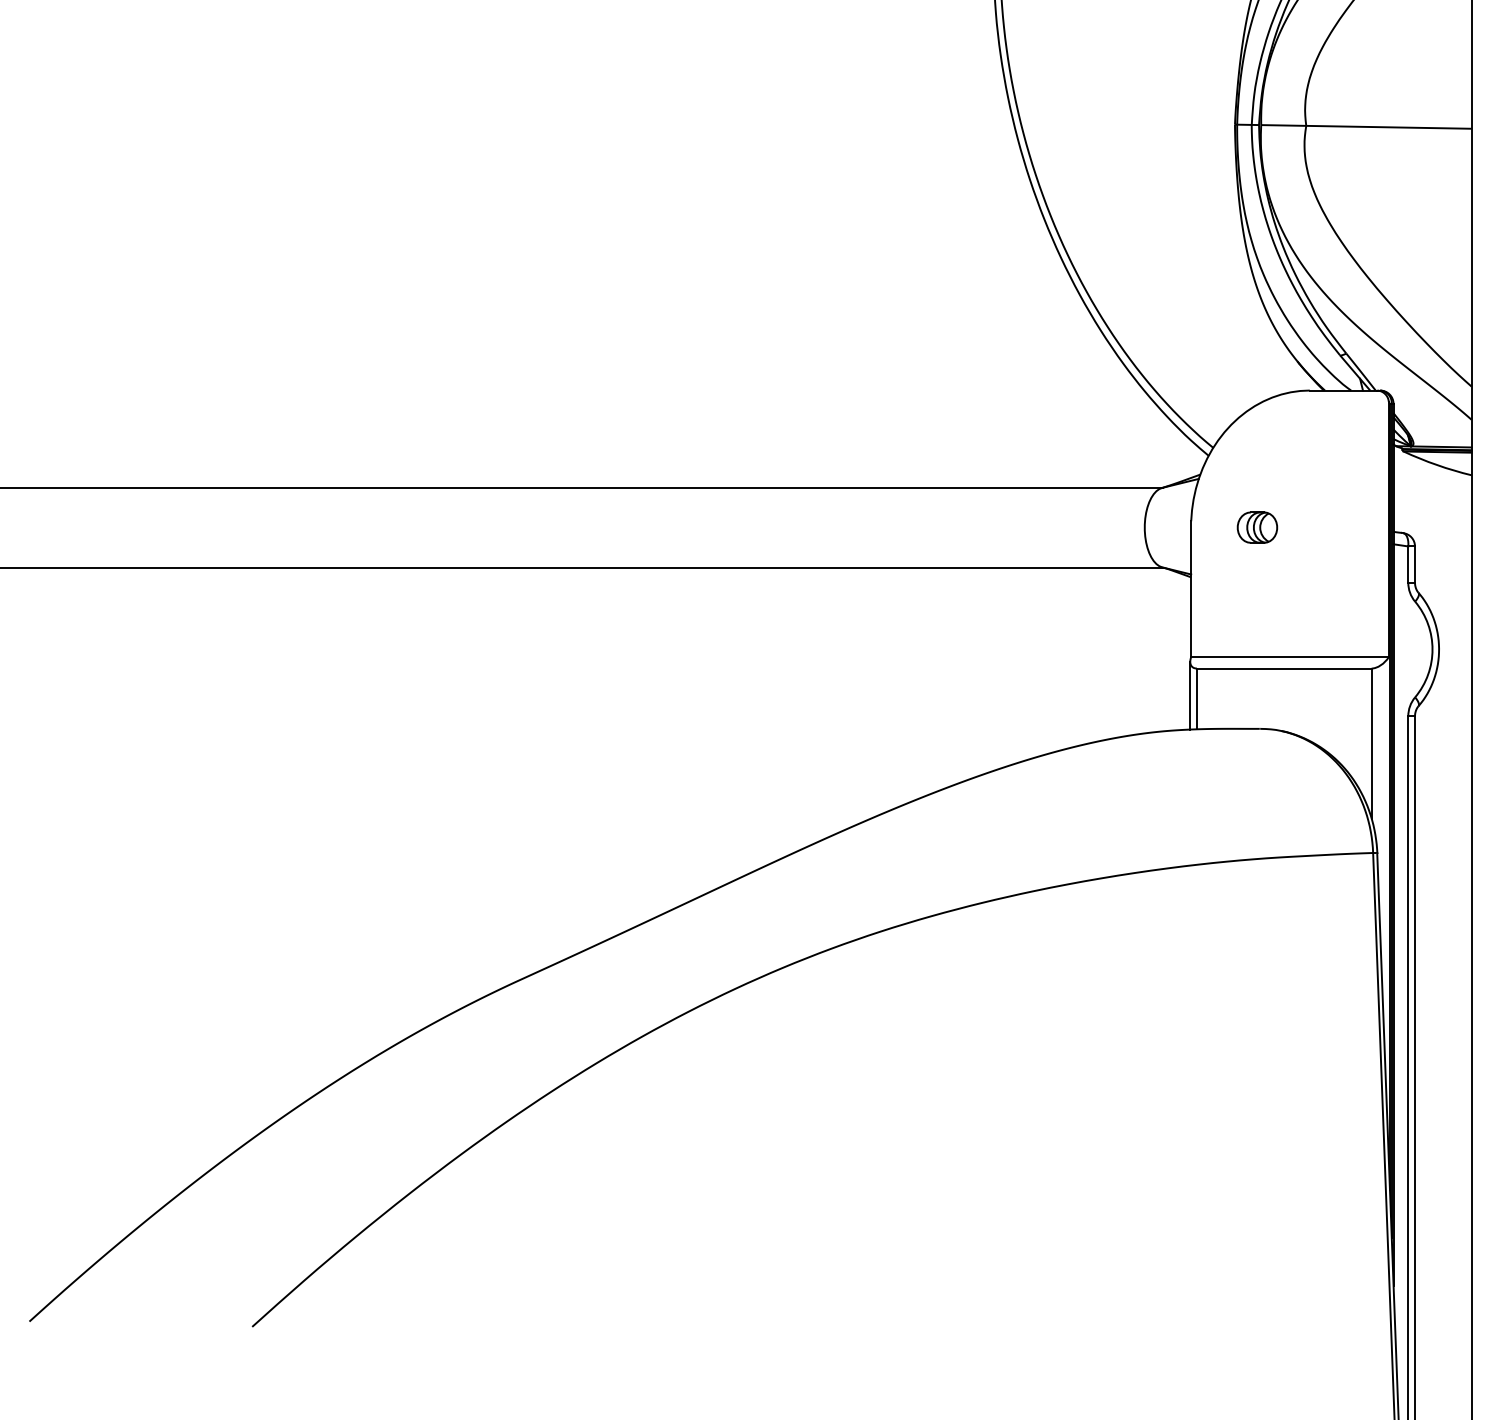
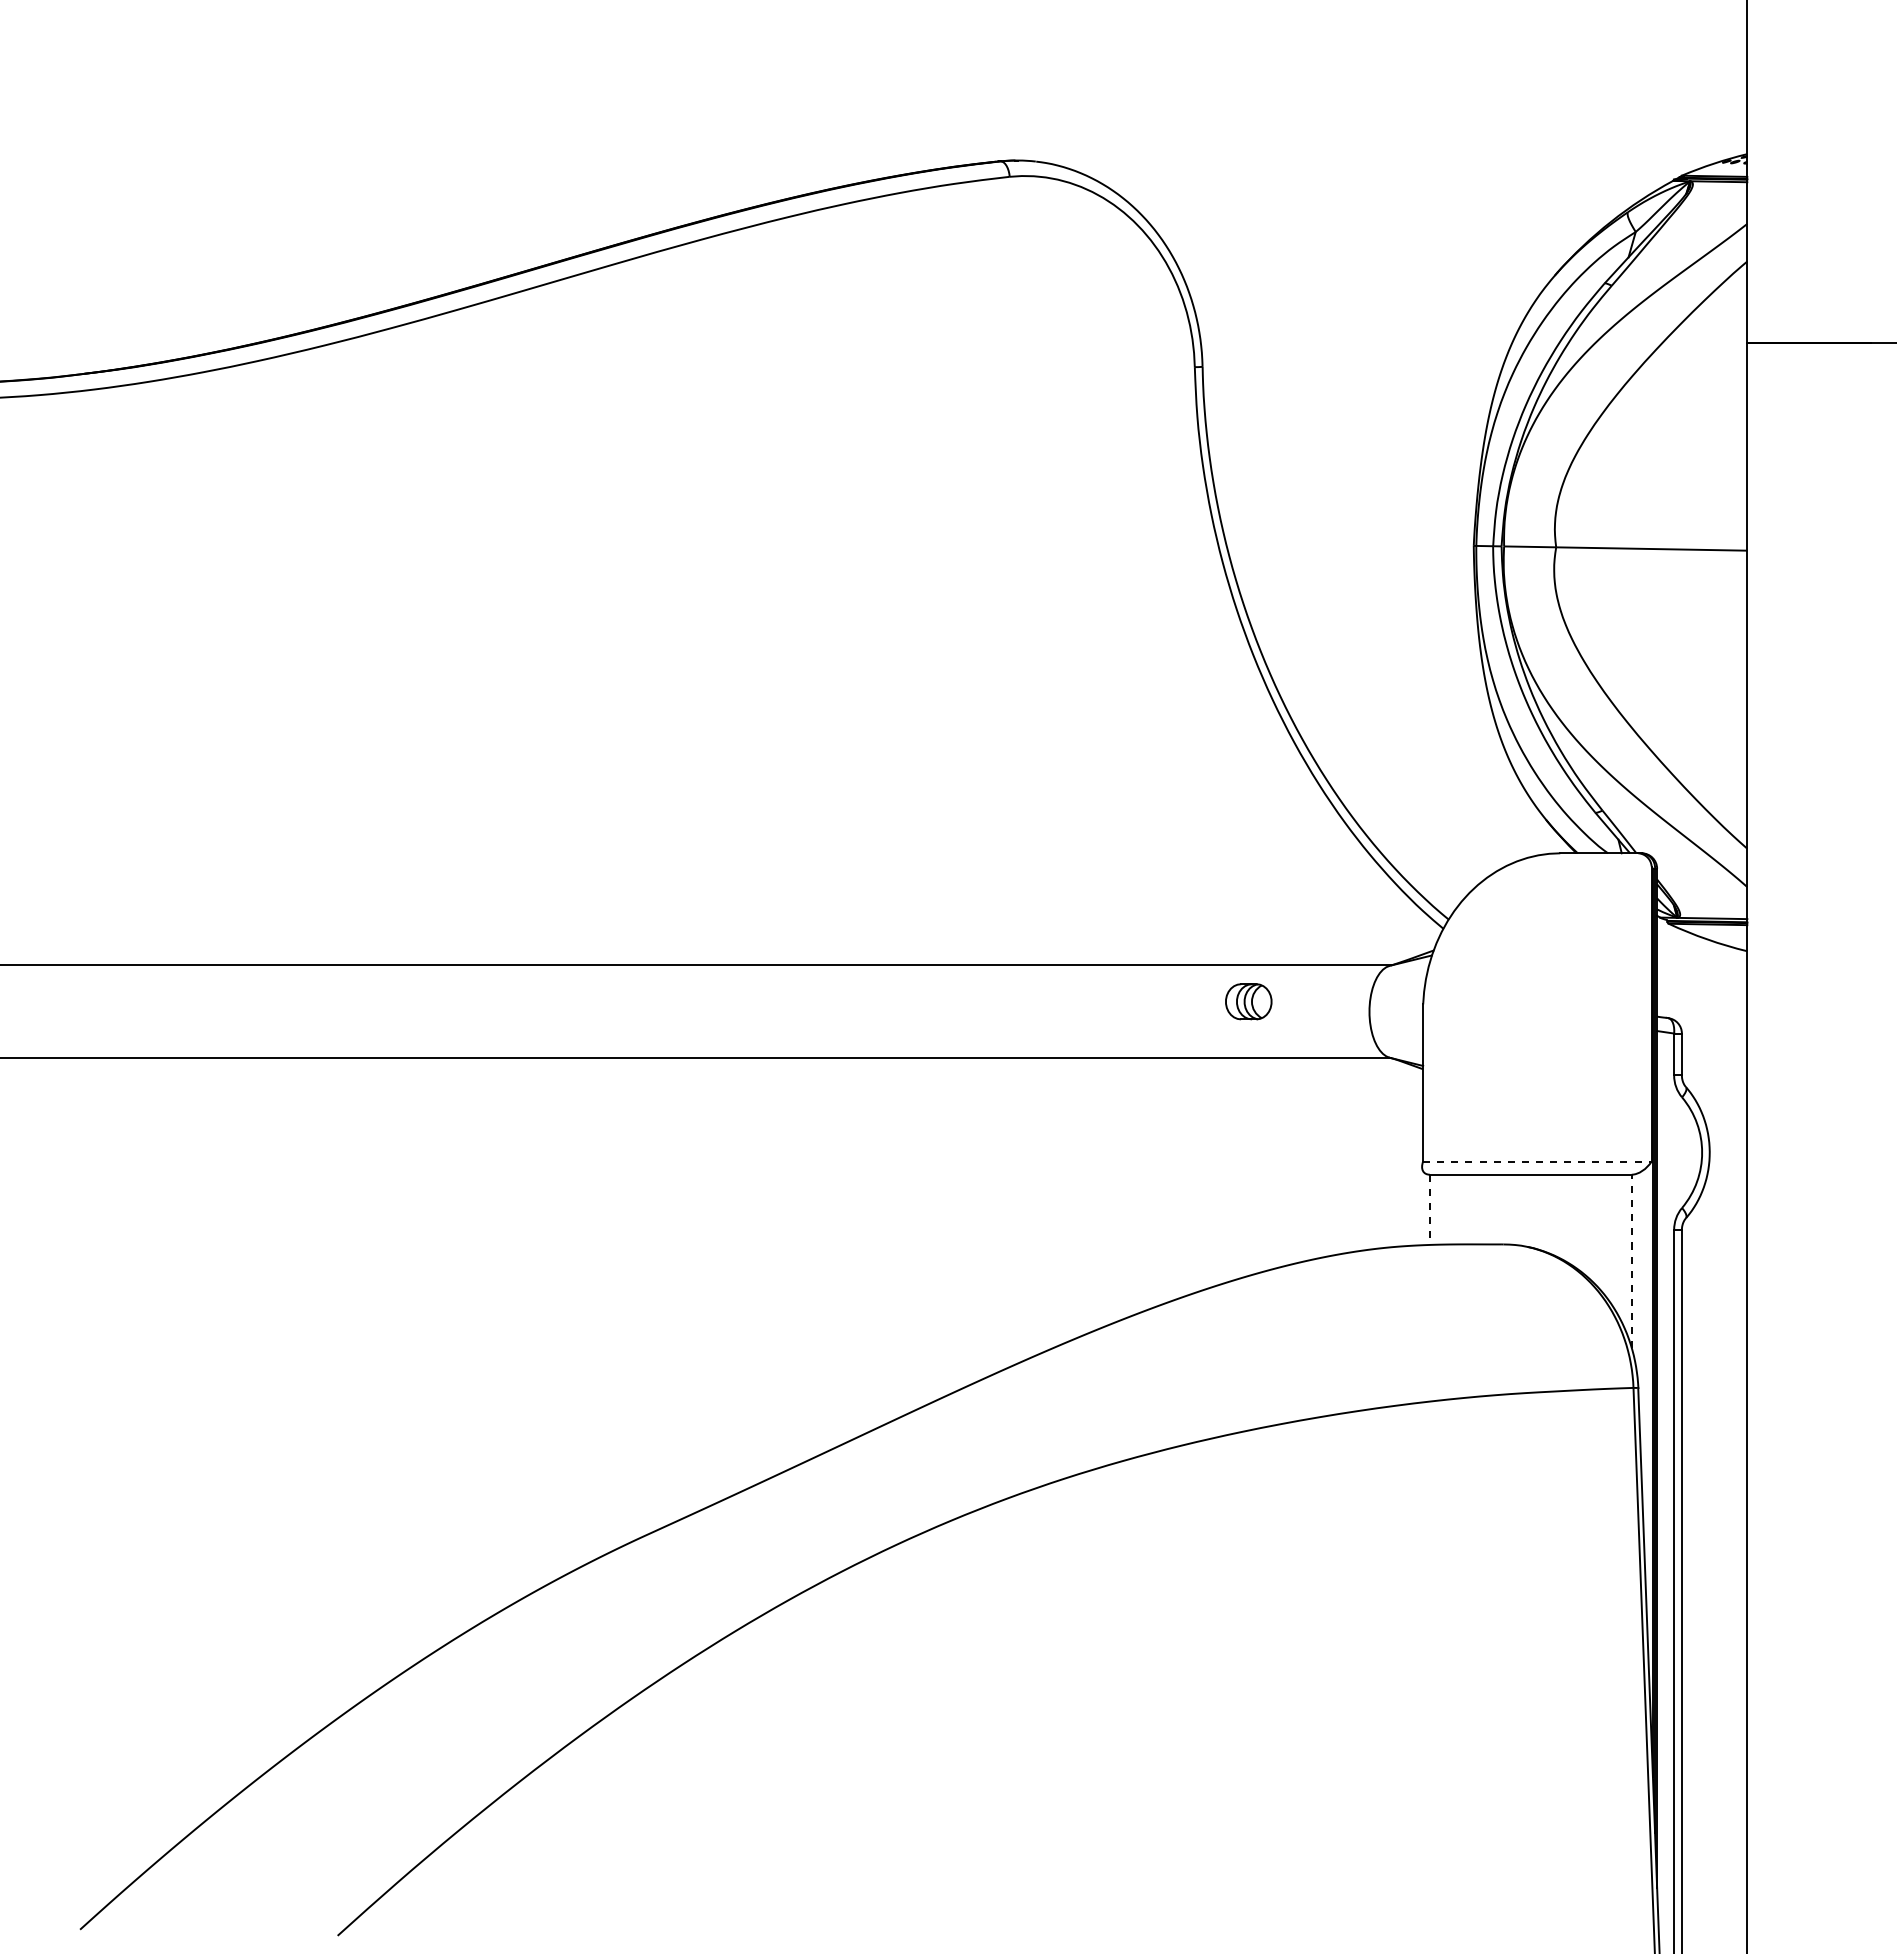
part: (1257, 527) -> (1248, 1001), moved
line: (1290, 657) -> (1537, 1161), solid -> dashed
line: (1190, 695) -> (1422, 1205), removed
line: (1196, 699) -> (1429, 1210), solid -> dashed
line: (1371, 743) -> (1631, 1261), solid -> dashed

